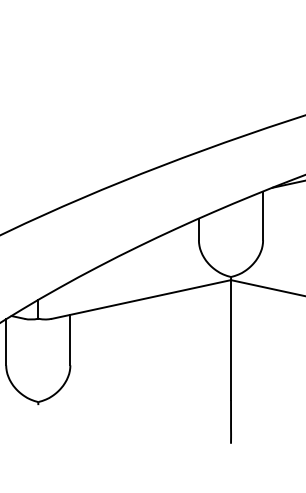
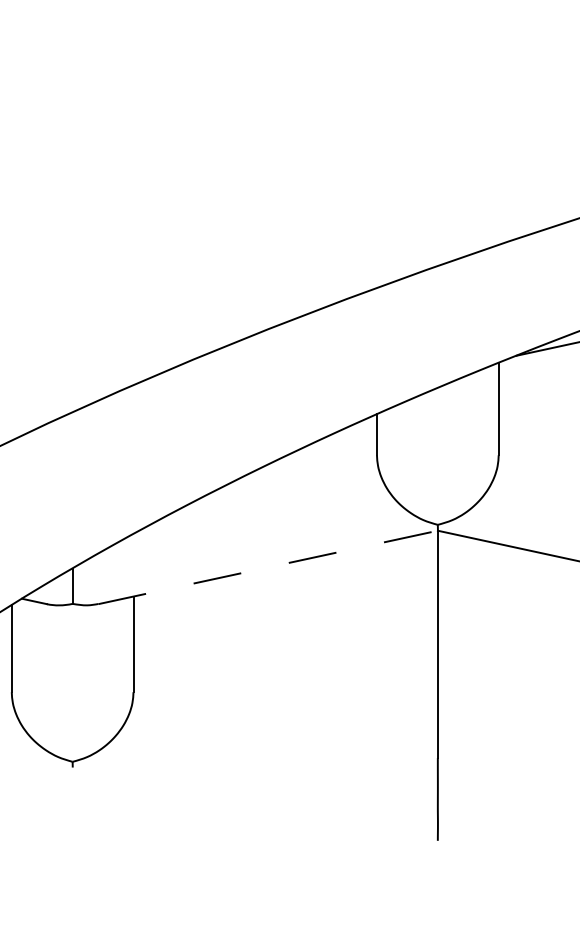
line: (141, 299) -> (268, 567), solid -> dashed

